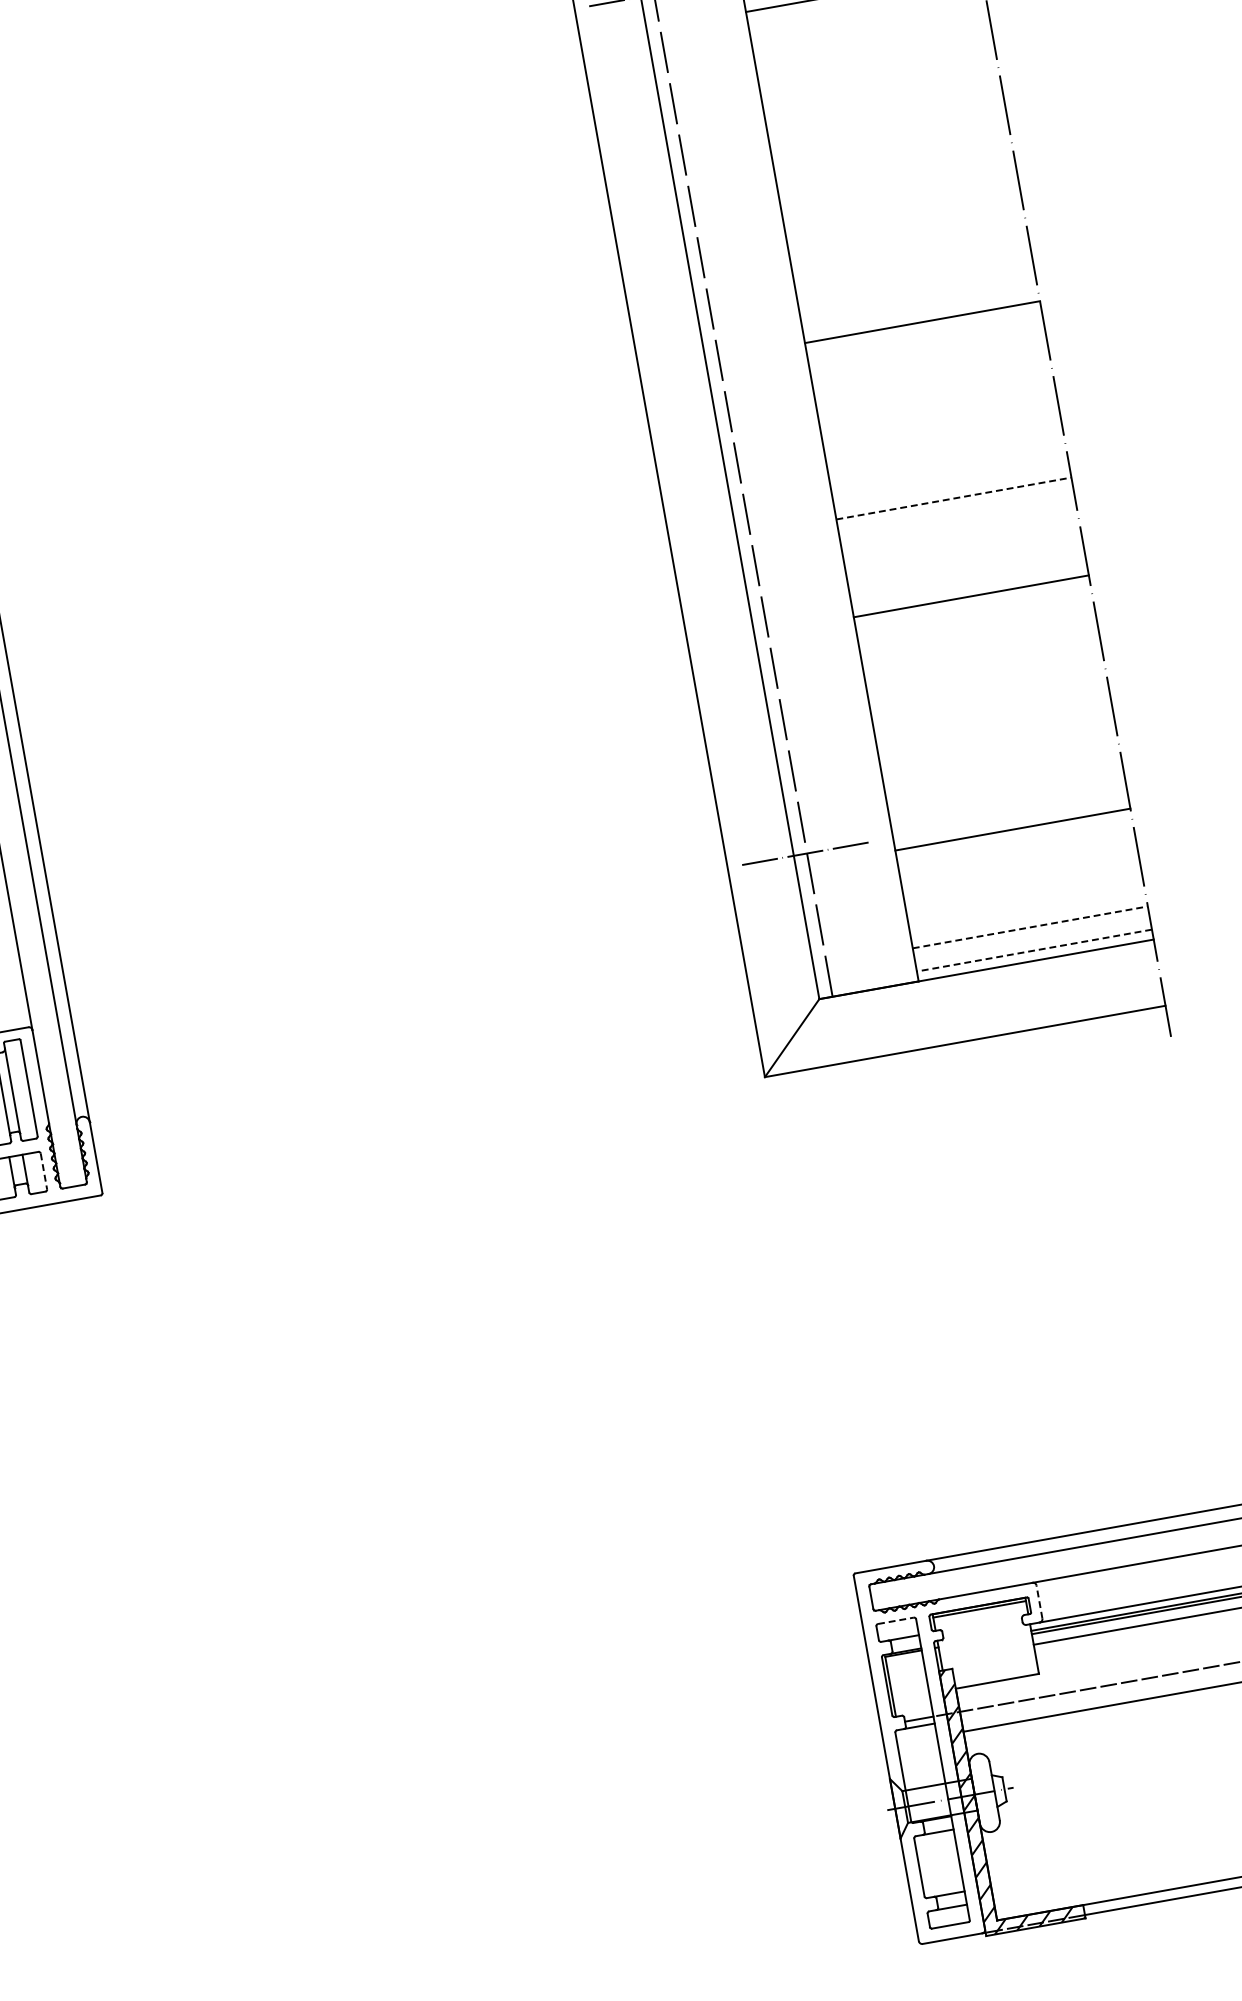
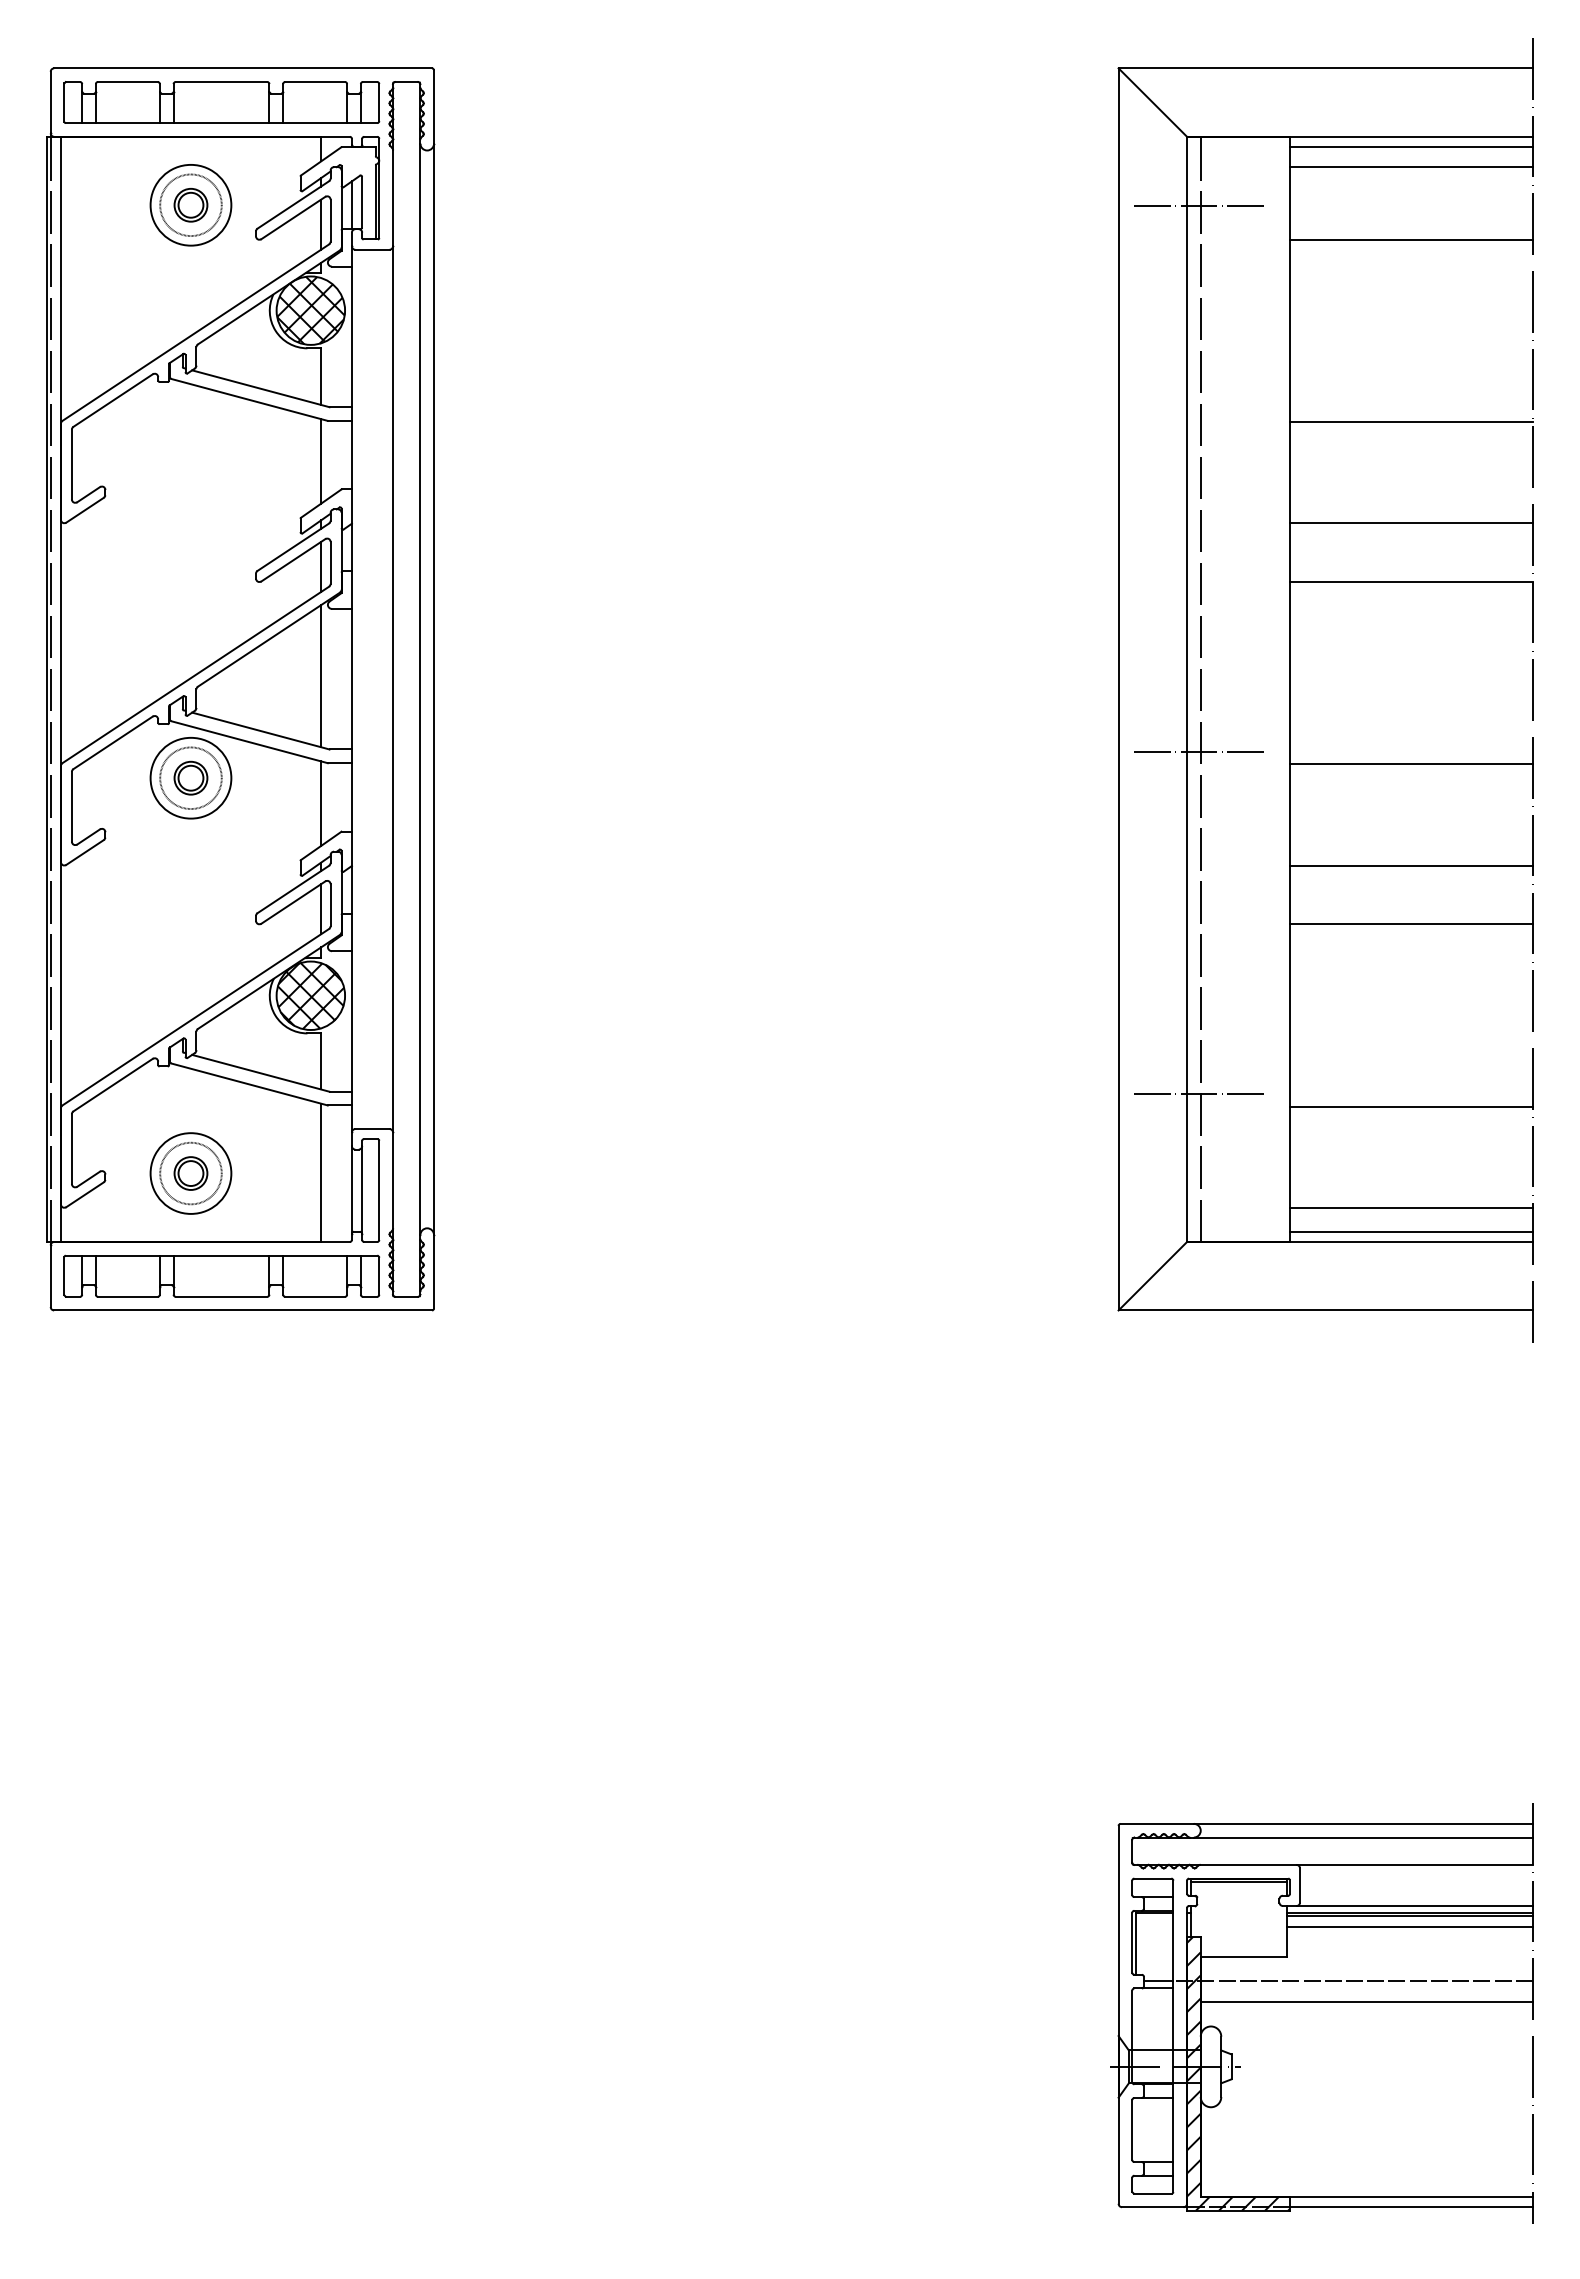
line: (894, 167) -> (1410, 422), added
line: (911, 265) -> (1410, 523), added
line: (954, 498) -> (1411, 764), dashed -> solid
line: (746, 522) -> (1199, 751), added
line: (980, 653) -> (1410, 924), added
line: (1030, 927) -> (1411, 1207), dashed -> solid
line: (1034, 950) -> (1411, 1231), dashed -> solid
line: (44, 1171) -> (379, 1276), dashed -> solid
line: (1039, 1601) -> (1300, 1884), dashed -> solid
line: (896, 1620) -> (1153, 1878), dashed -> solid

